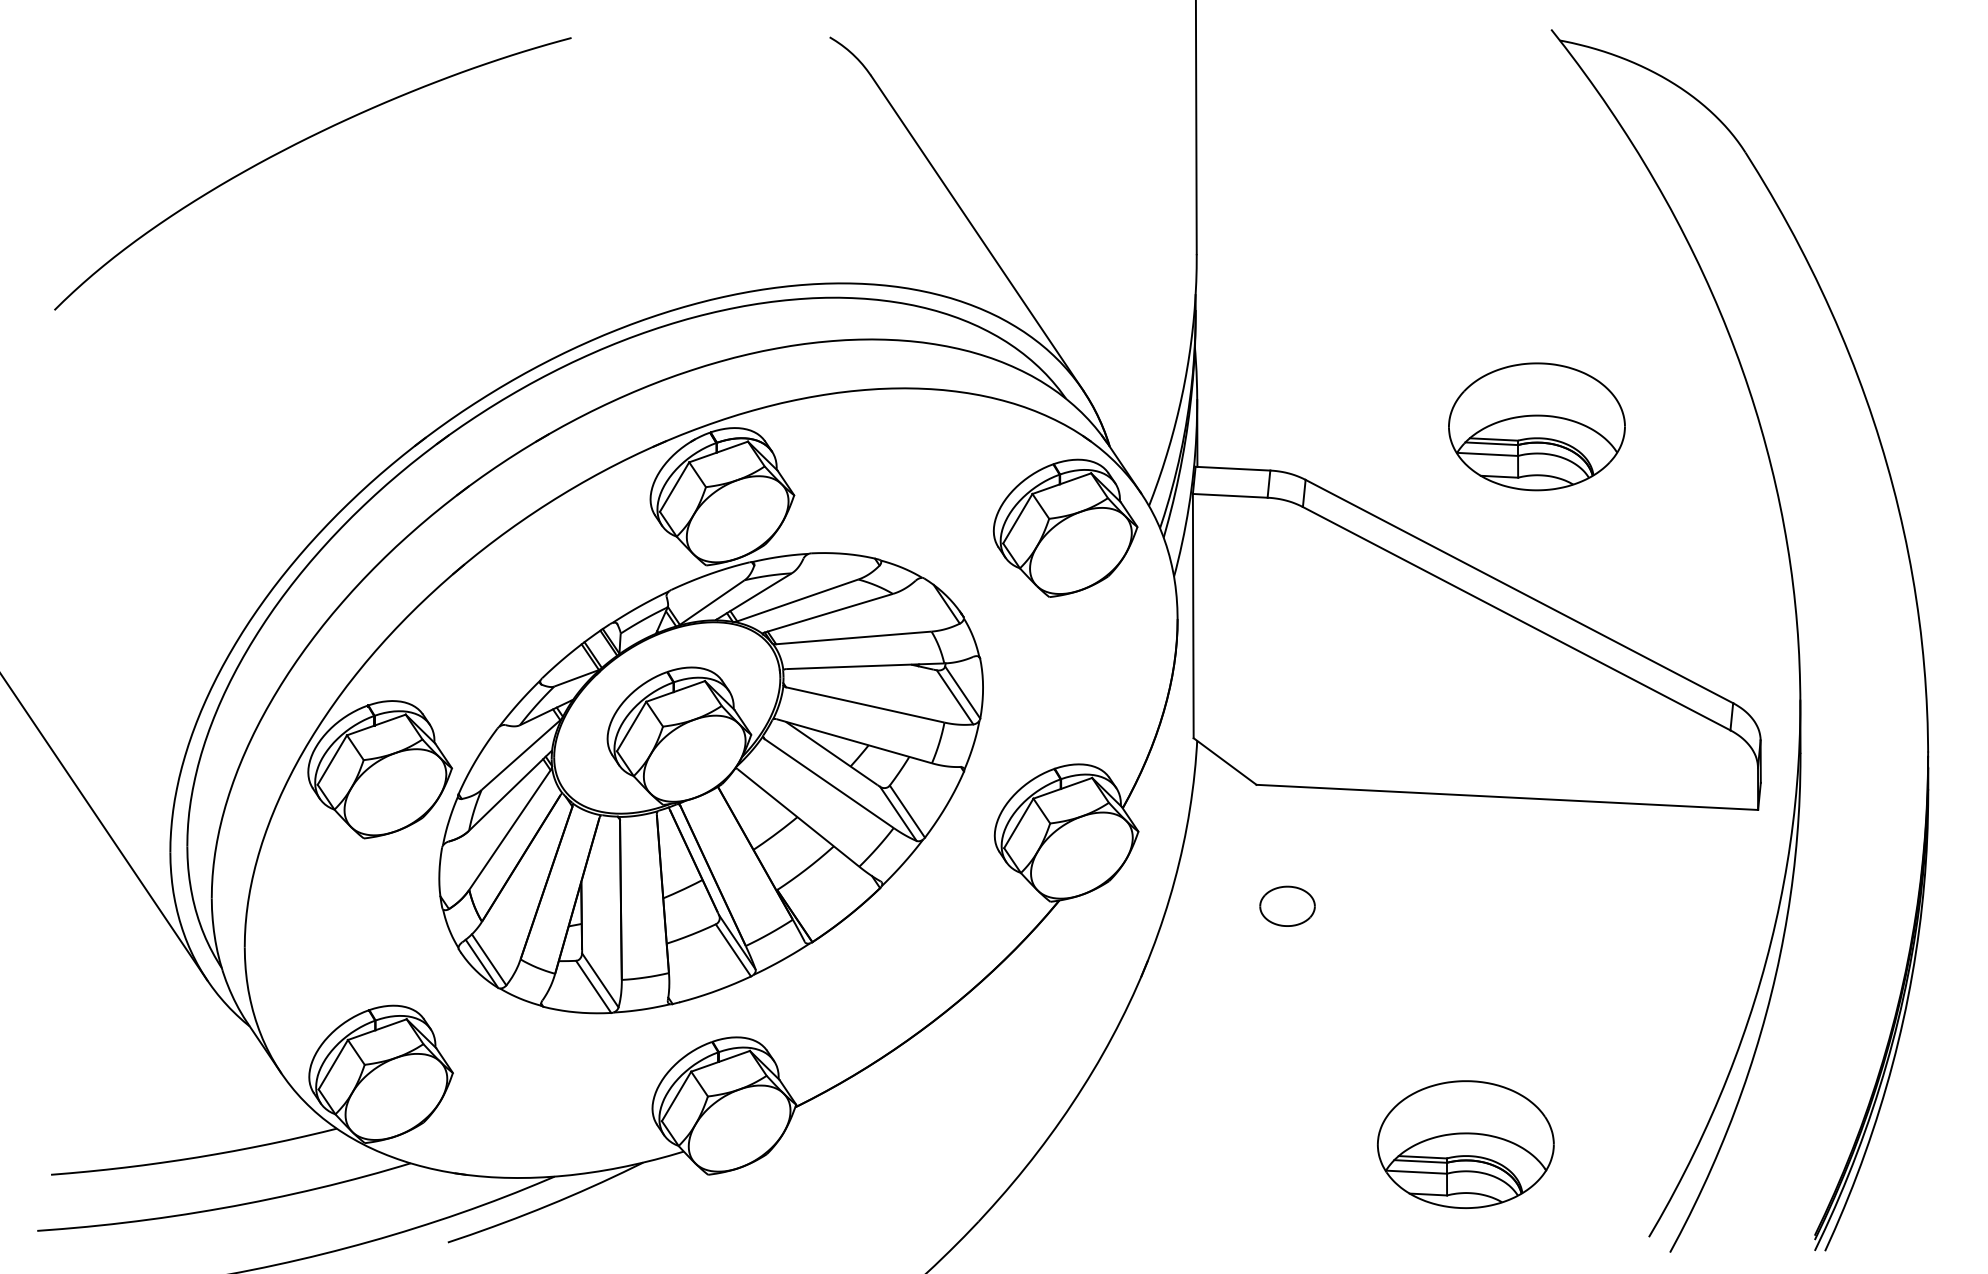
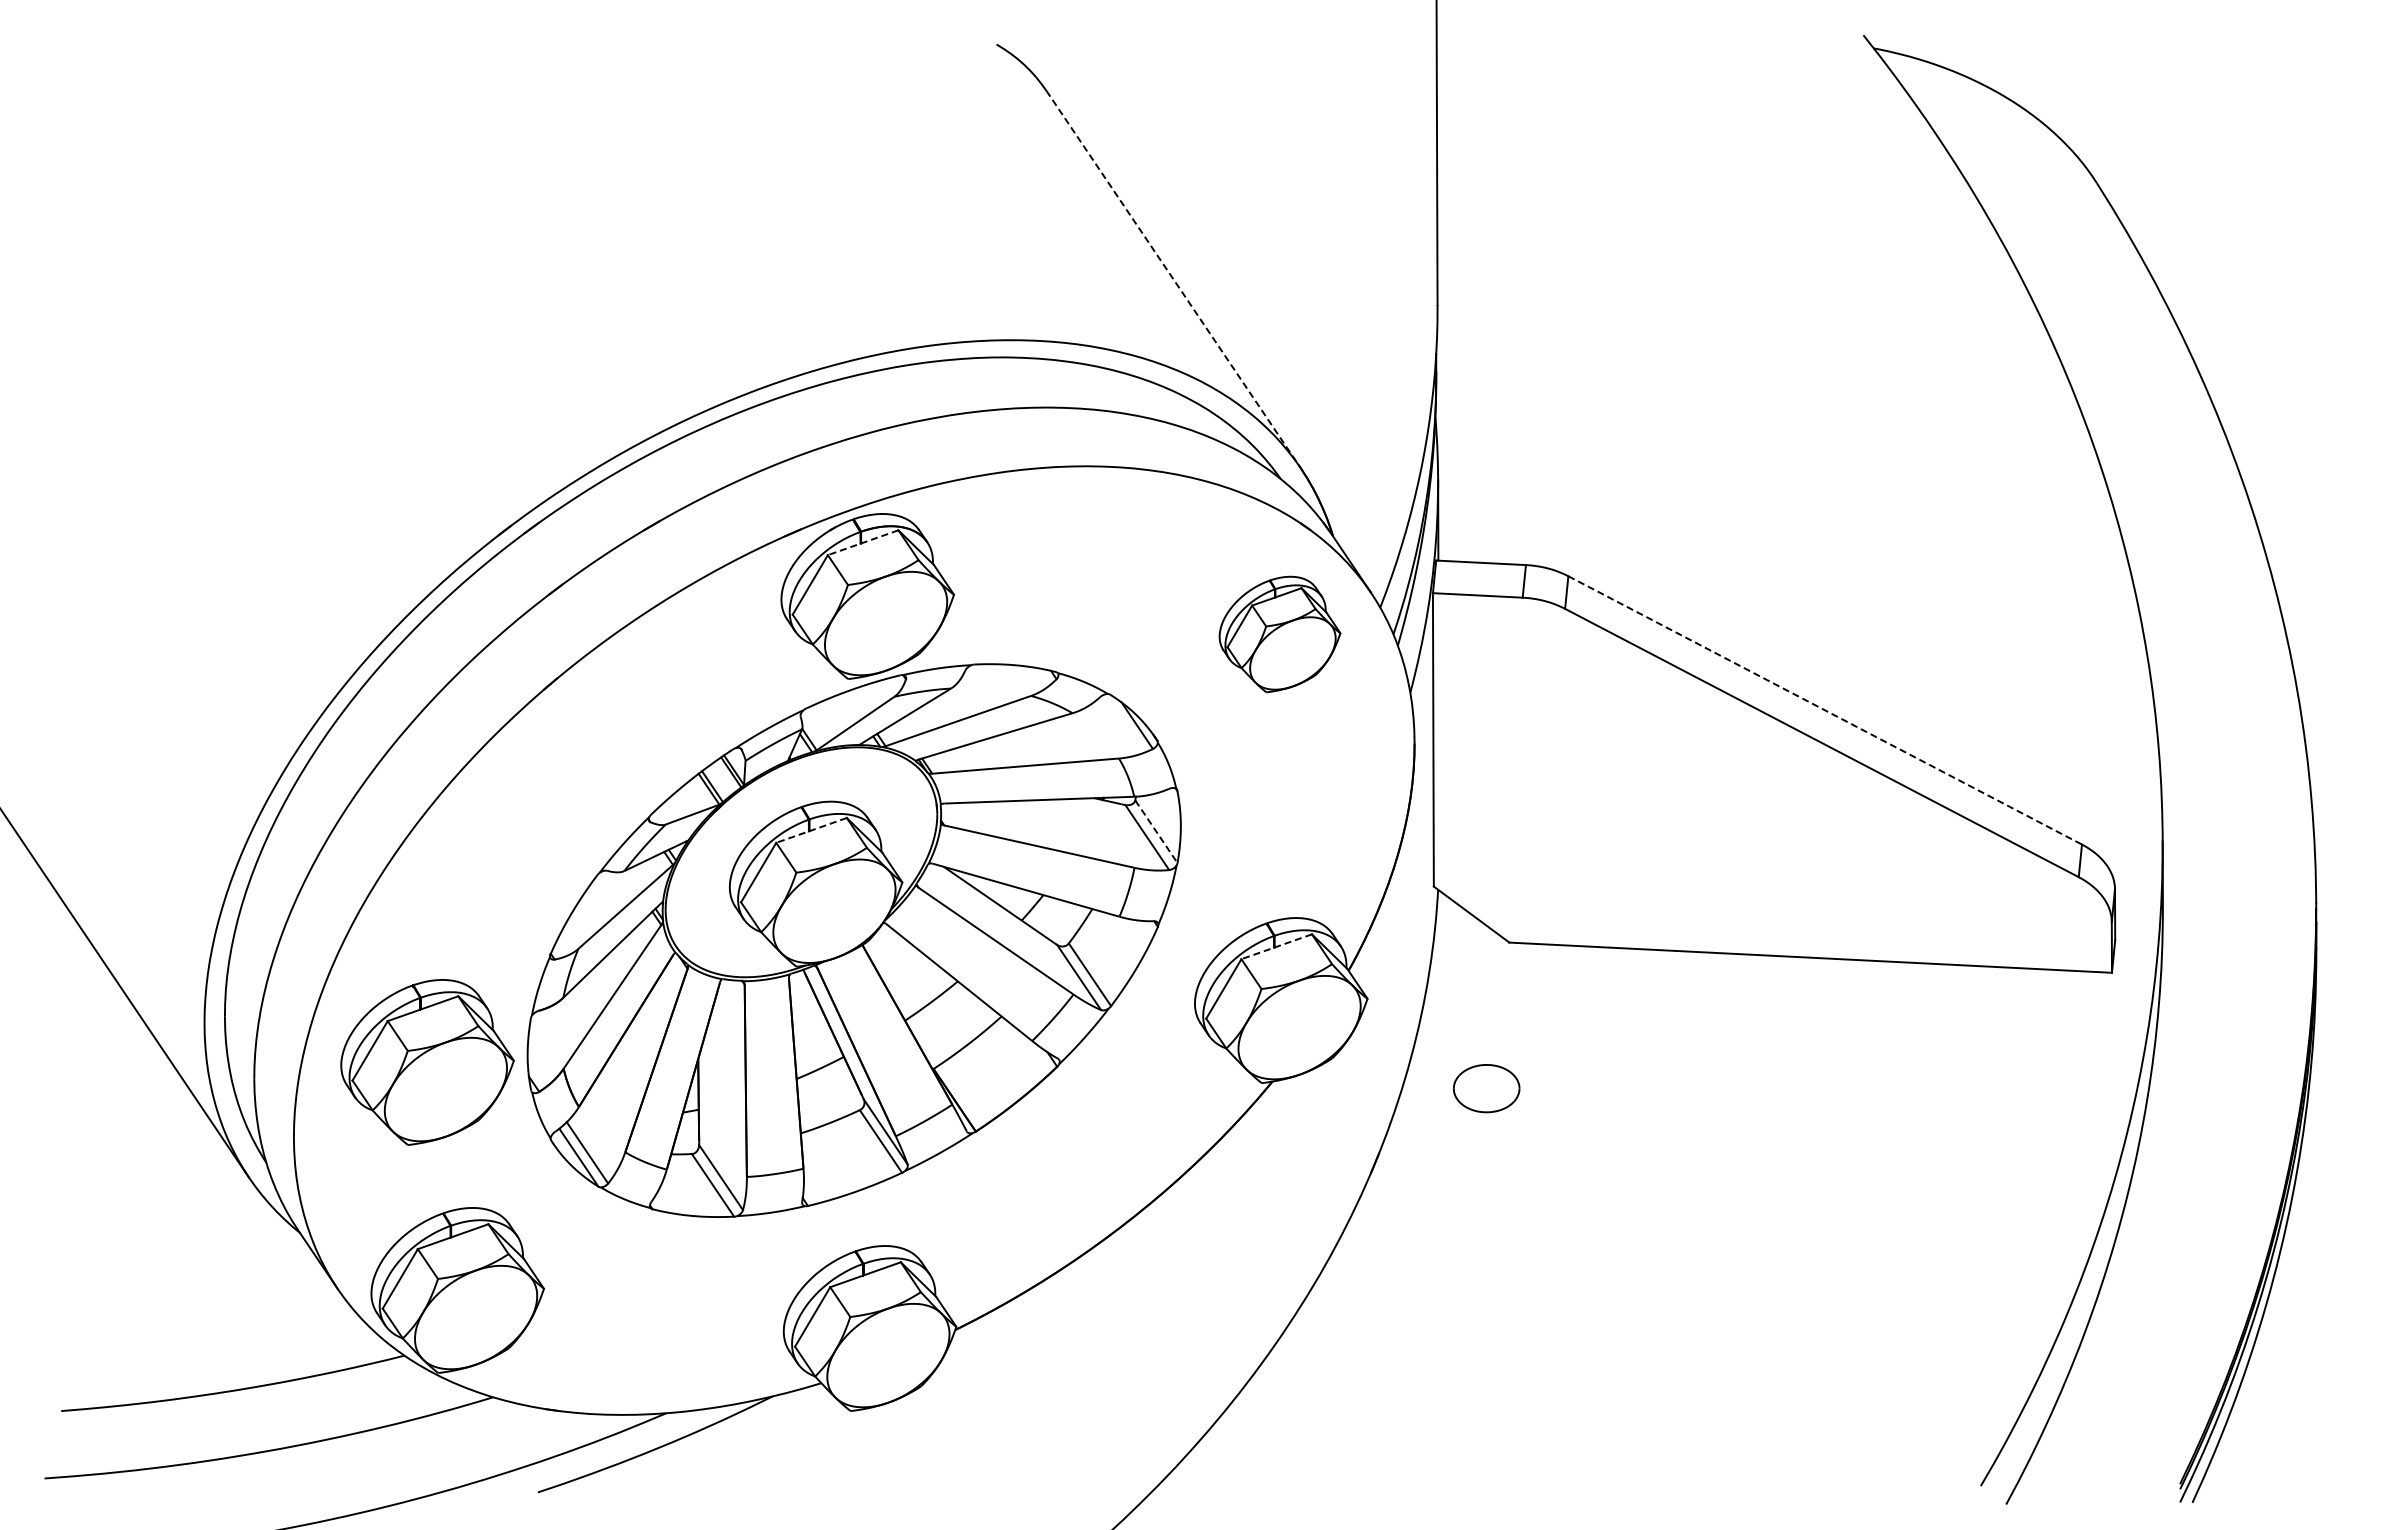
curve: (298, 143) -> (358, 172), removed
line: (976, 232) -> (1173, 279), solid -> dashed
part: (1536, 426) -> (1845, 512), removed
line: (718, 451) -> (862, 542), solid -> dashed
part: (1065, 528) -> (1279, 634), size x0.7
line: (1519, 591) -> (1825, 710), solid -> dashed
line: (675, 691) -> (811, 830), solid -> dashed
line: (962, 692) -> (1156, 831), solid -> dashed
part: (380, 769) -> (427, 1062), moved
line: (1062, 788) -> (1276, 946), solid -> dashed
part: (1287, 906) -> (1486, 1088), moved
part: (1465, 1144) -> (1760, 1374), removed

